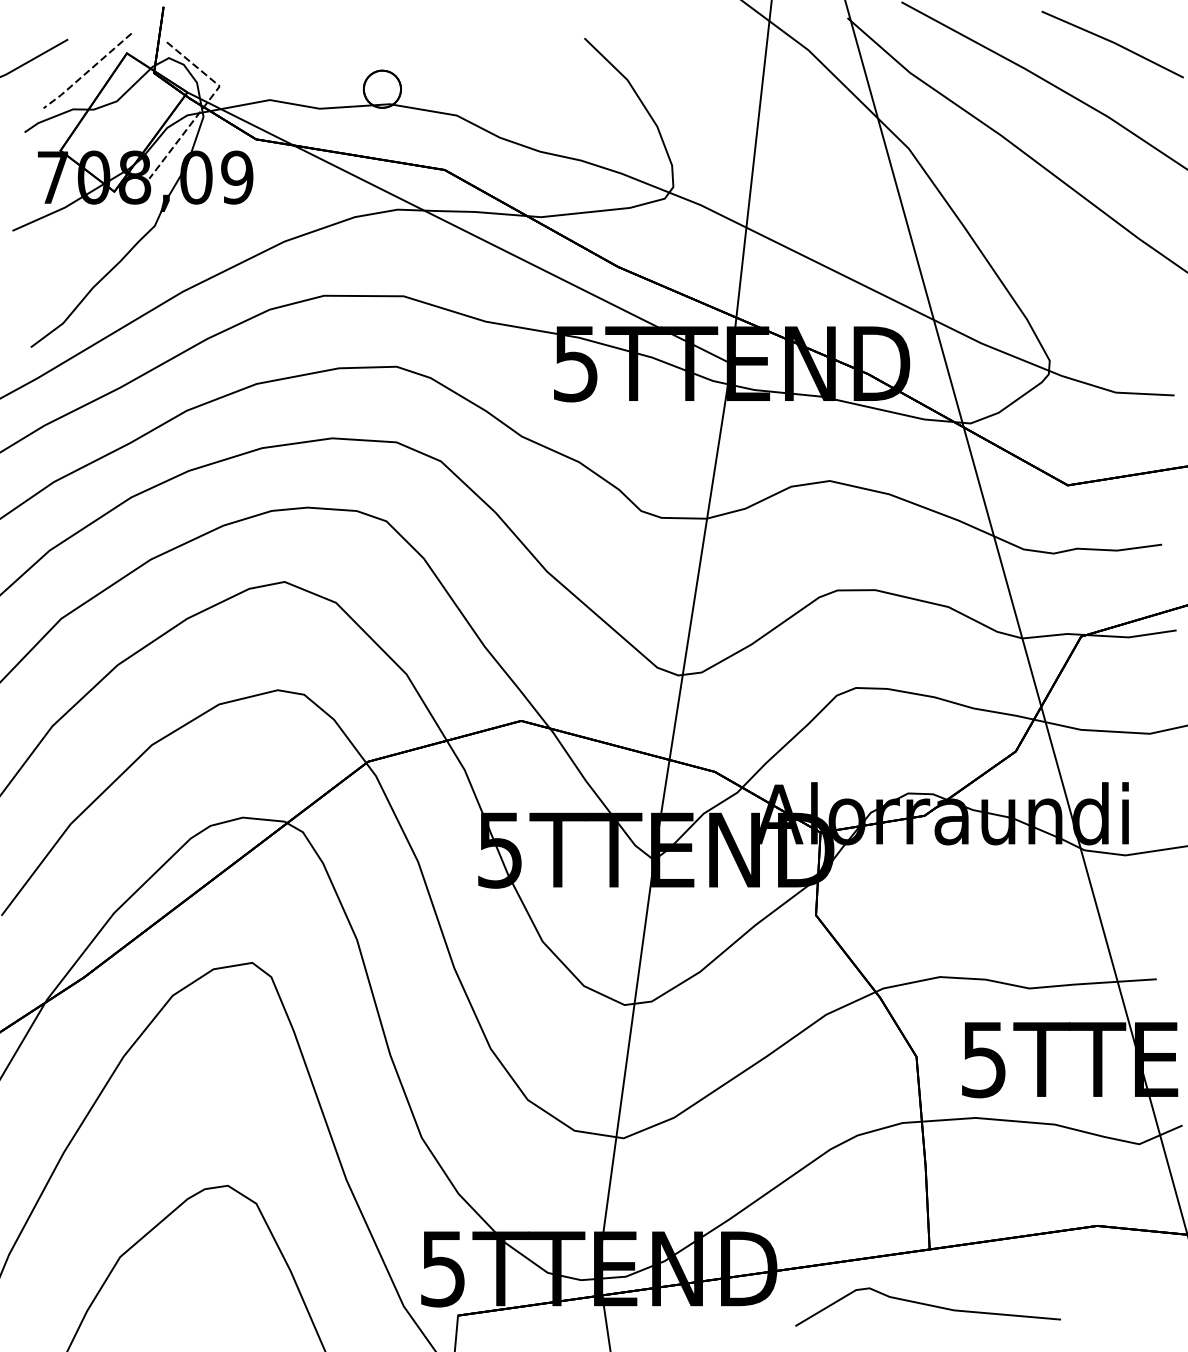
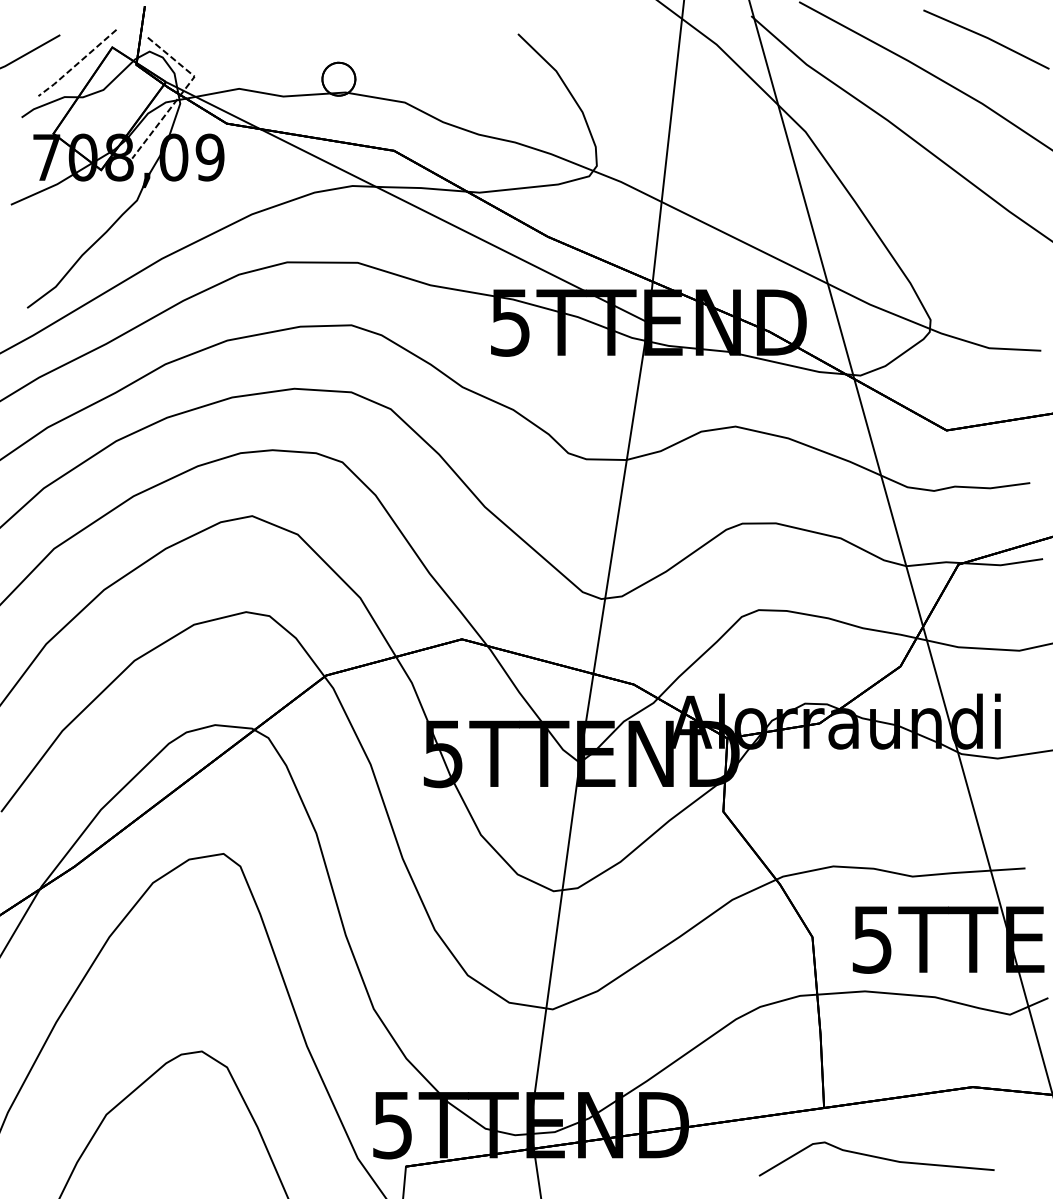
curve: (927, 1305) -> (876, 1157), moved

